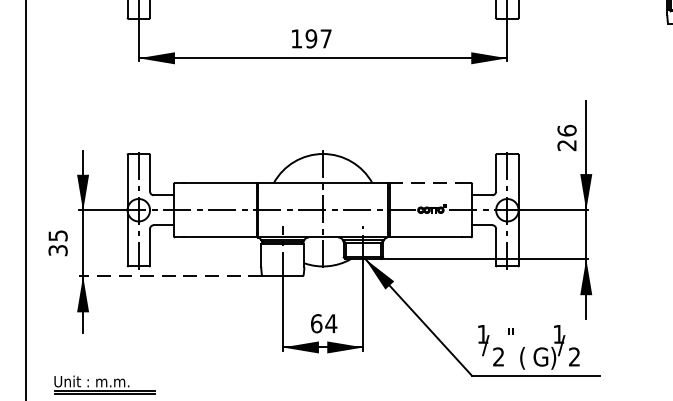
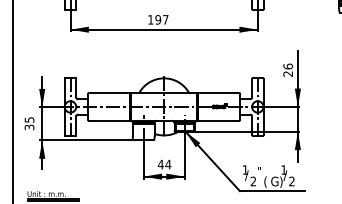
line: (426, 183) -> (216, 93), dashed -> solid
line: (170, 276) -> (86, 140), dashed -> solid
text: (315, 323) -> (160, 164), 64 -> 44

